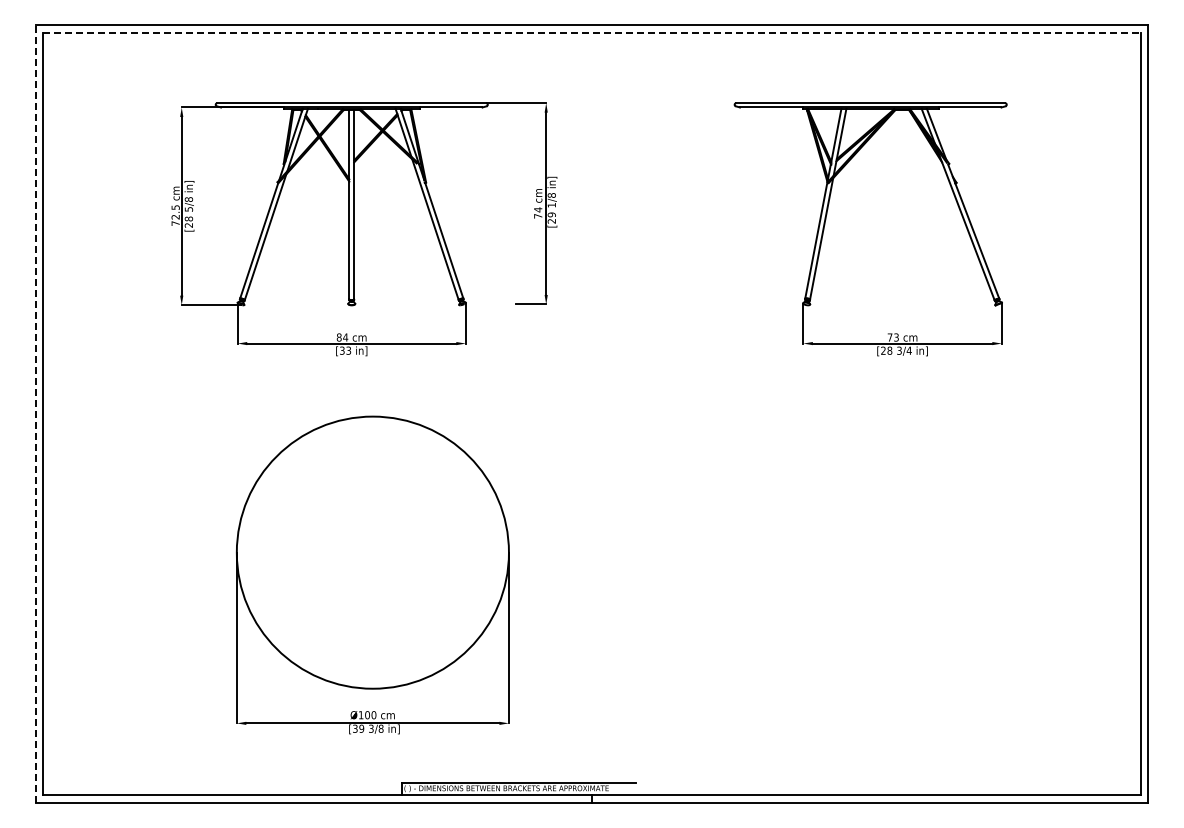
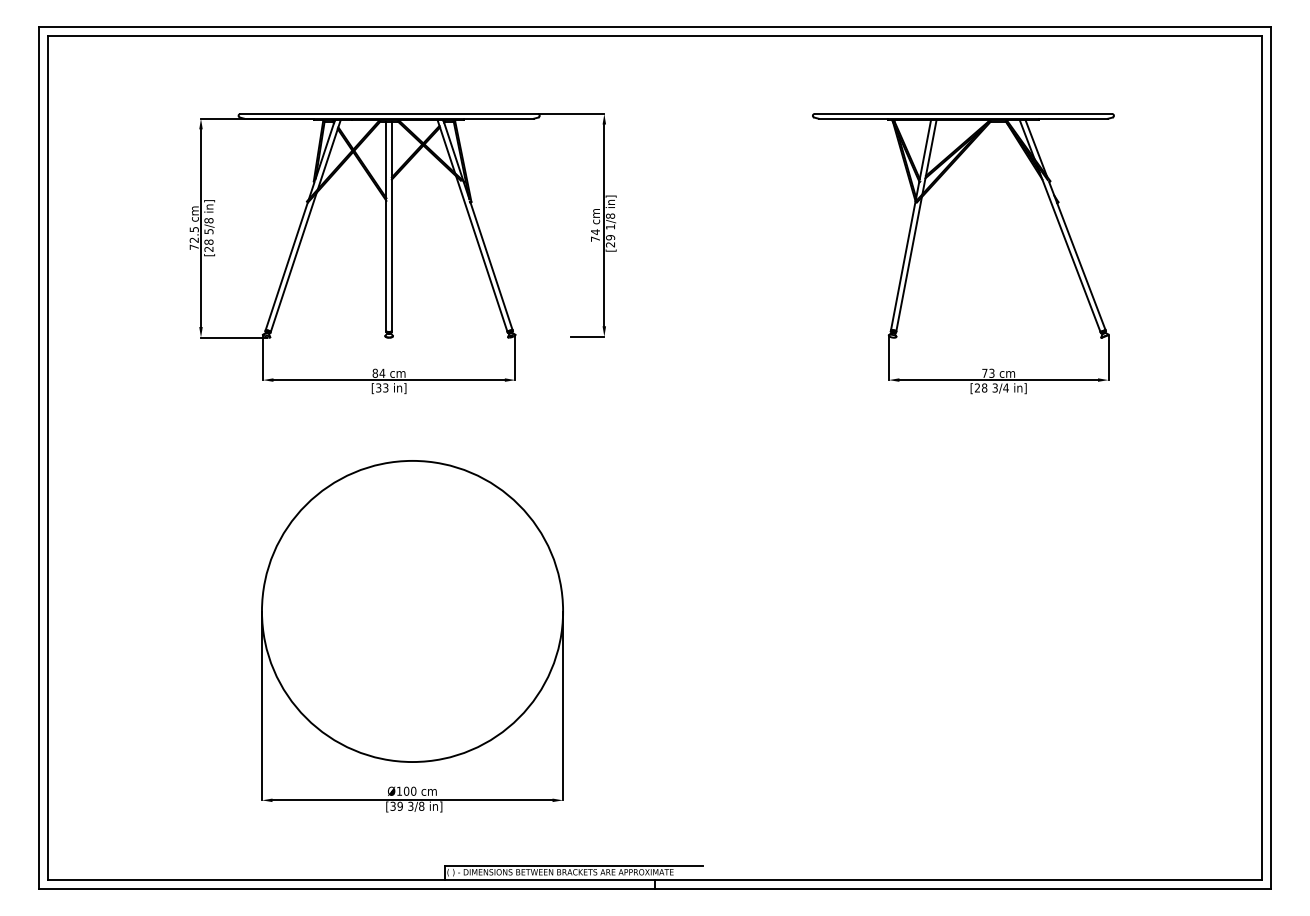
line: (592, 32) -> (655, 35), dashed -> solid
line: (35, 413) -> (39, 457), dashed -> solid

